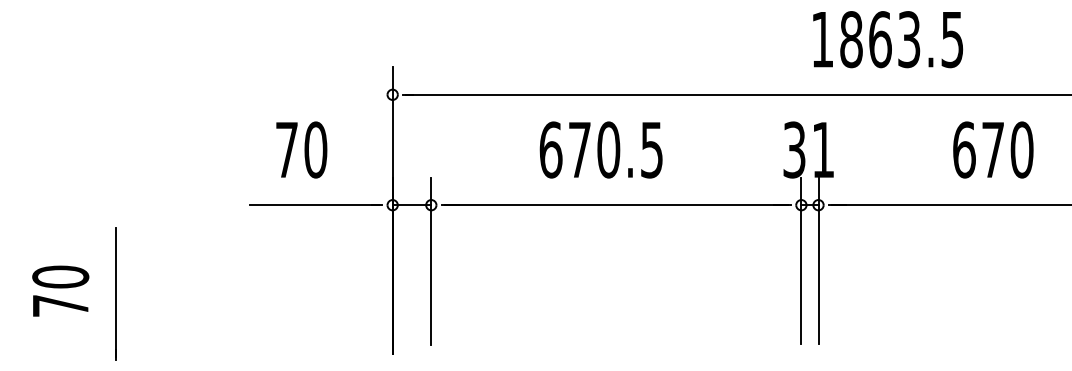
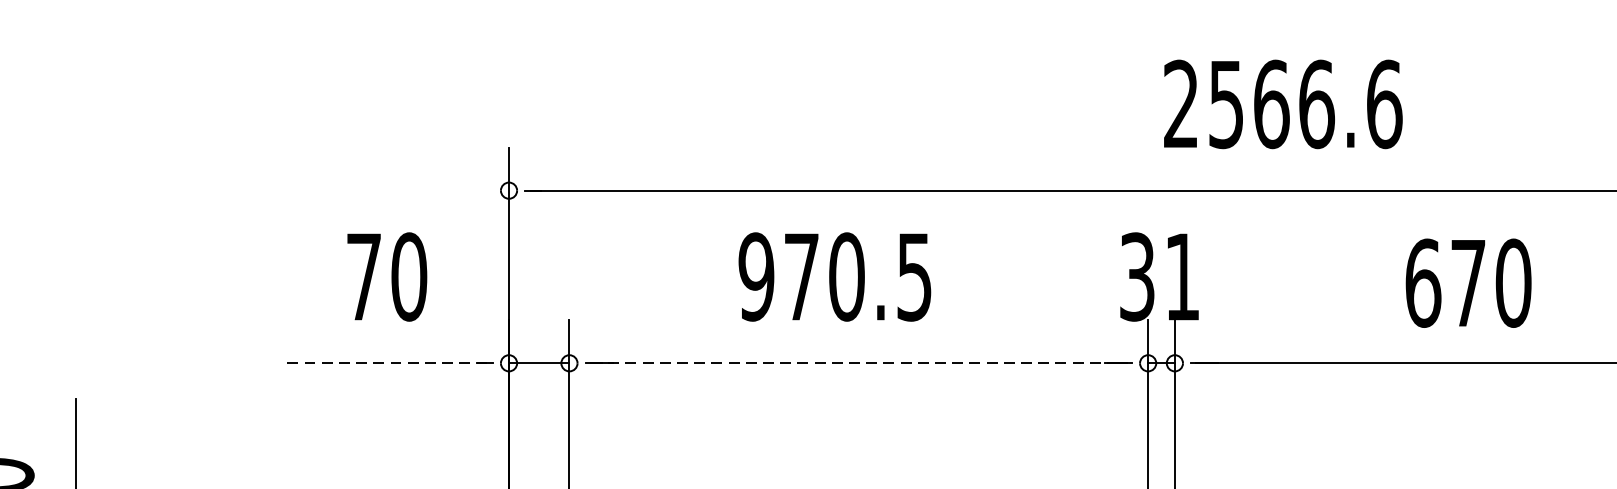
text: (887, 39) -> (1282, 104), 1863.5 -> 2566.6
text: (301, 149) -> (386, 276), moved
text: (550, 149) -> (755, 276), 670.5 -> 970.5
text: (993, 149) -> (1468, 282), moved
line: (314, 205) -> (386, 363), solid -> dashed
line: (616, 205) -> (859, 363), solid -> dashed

